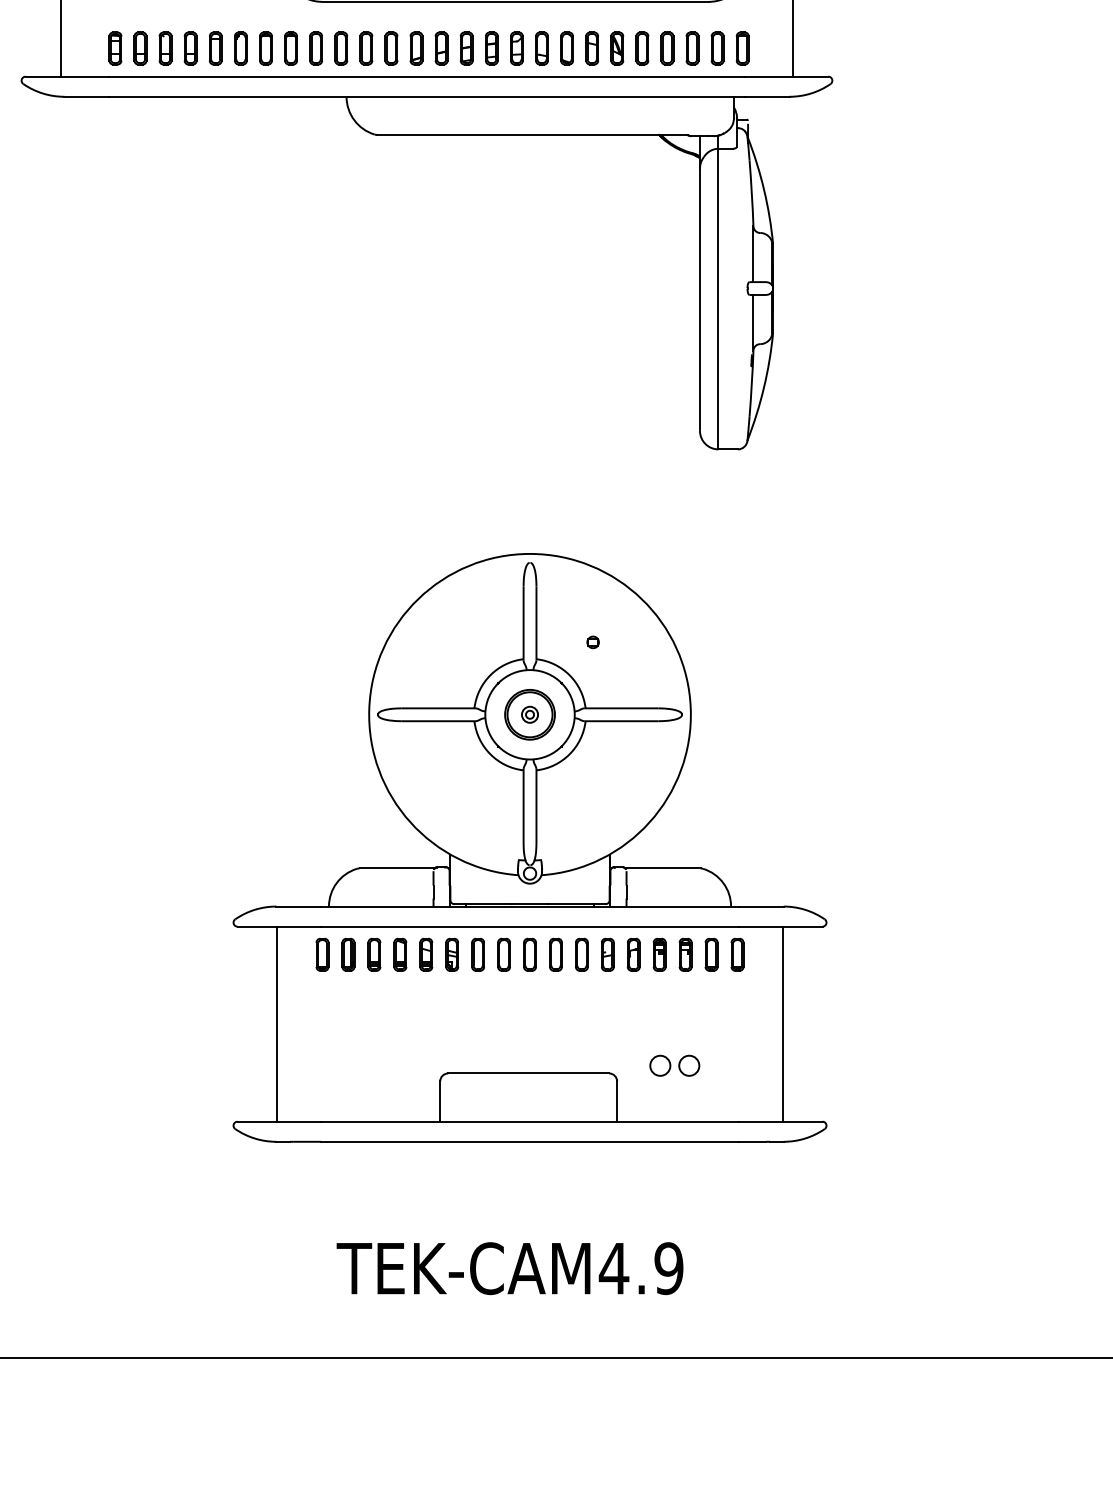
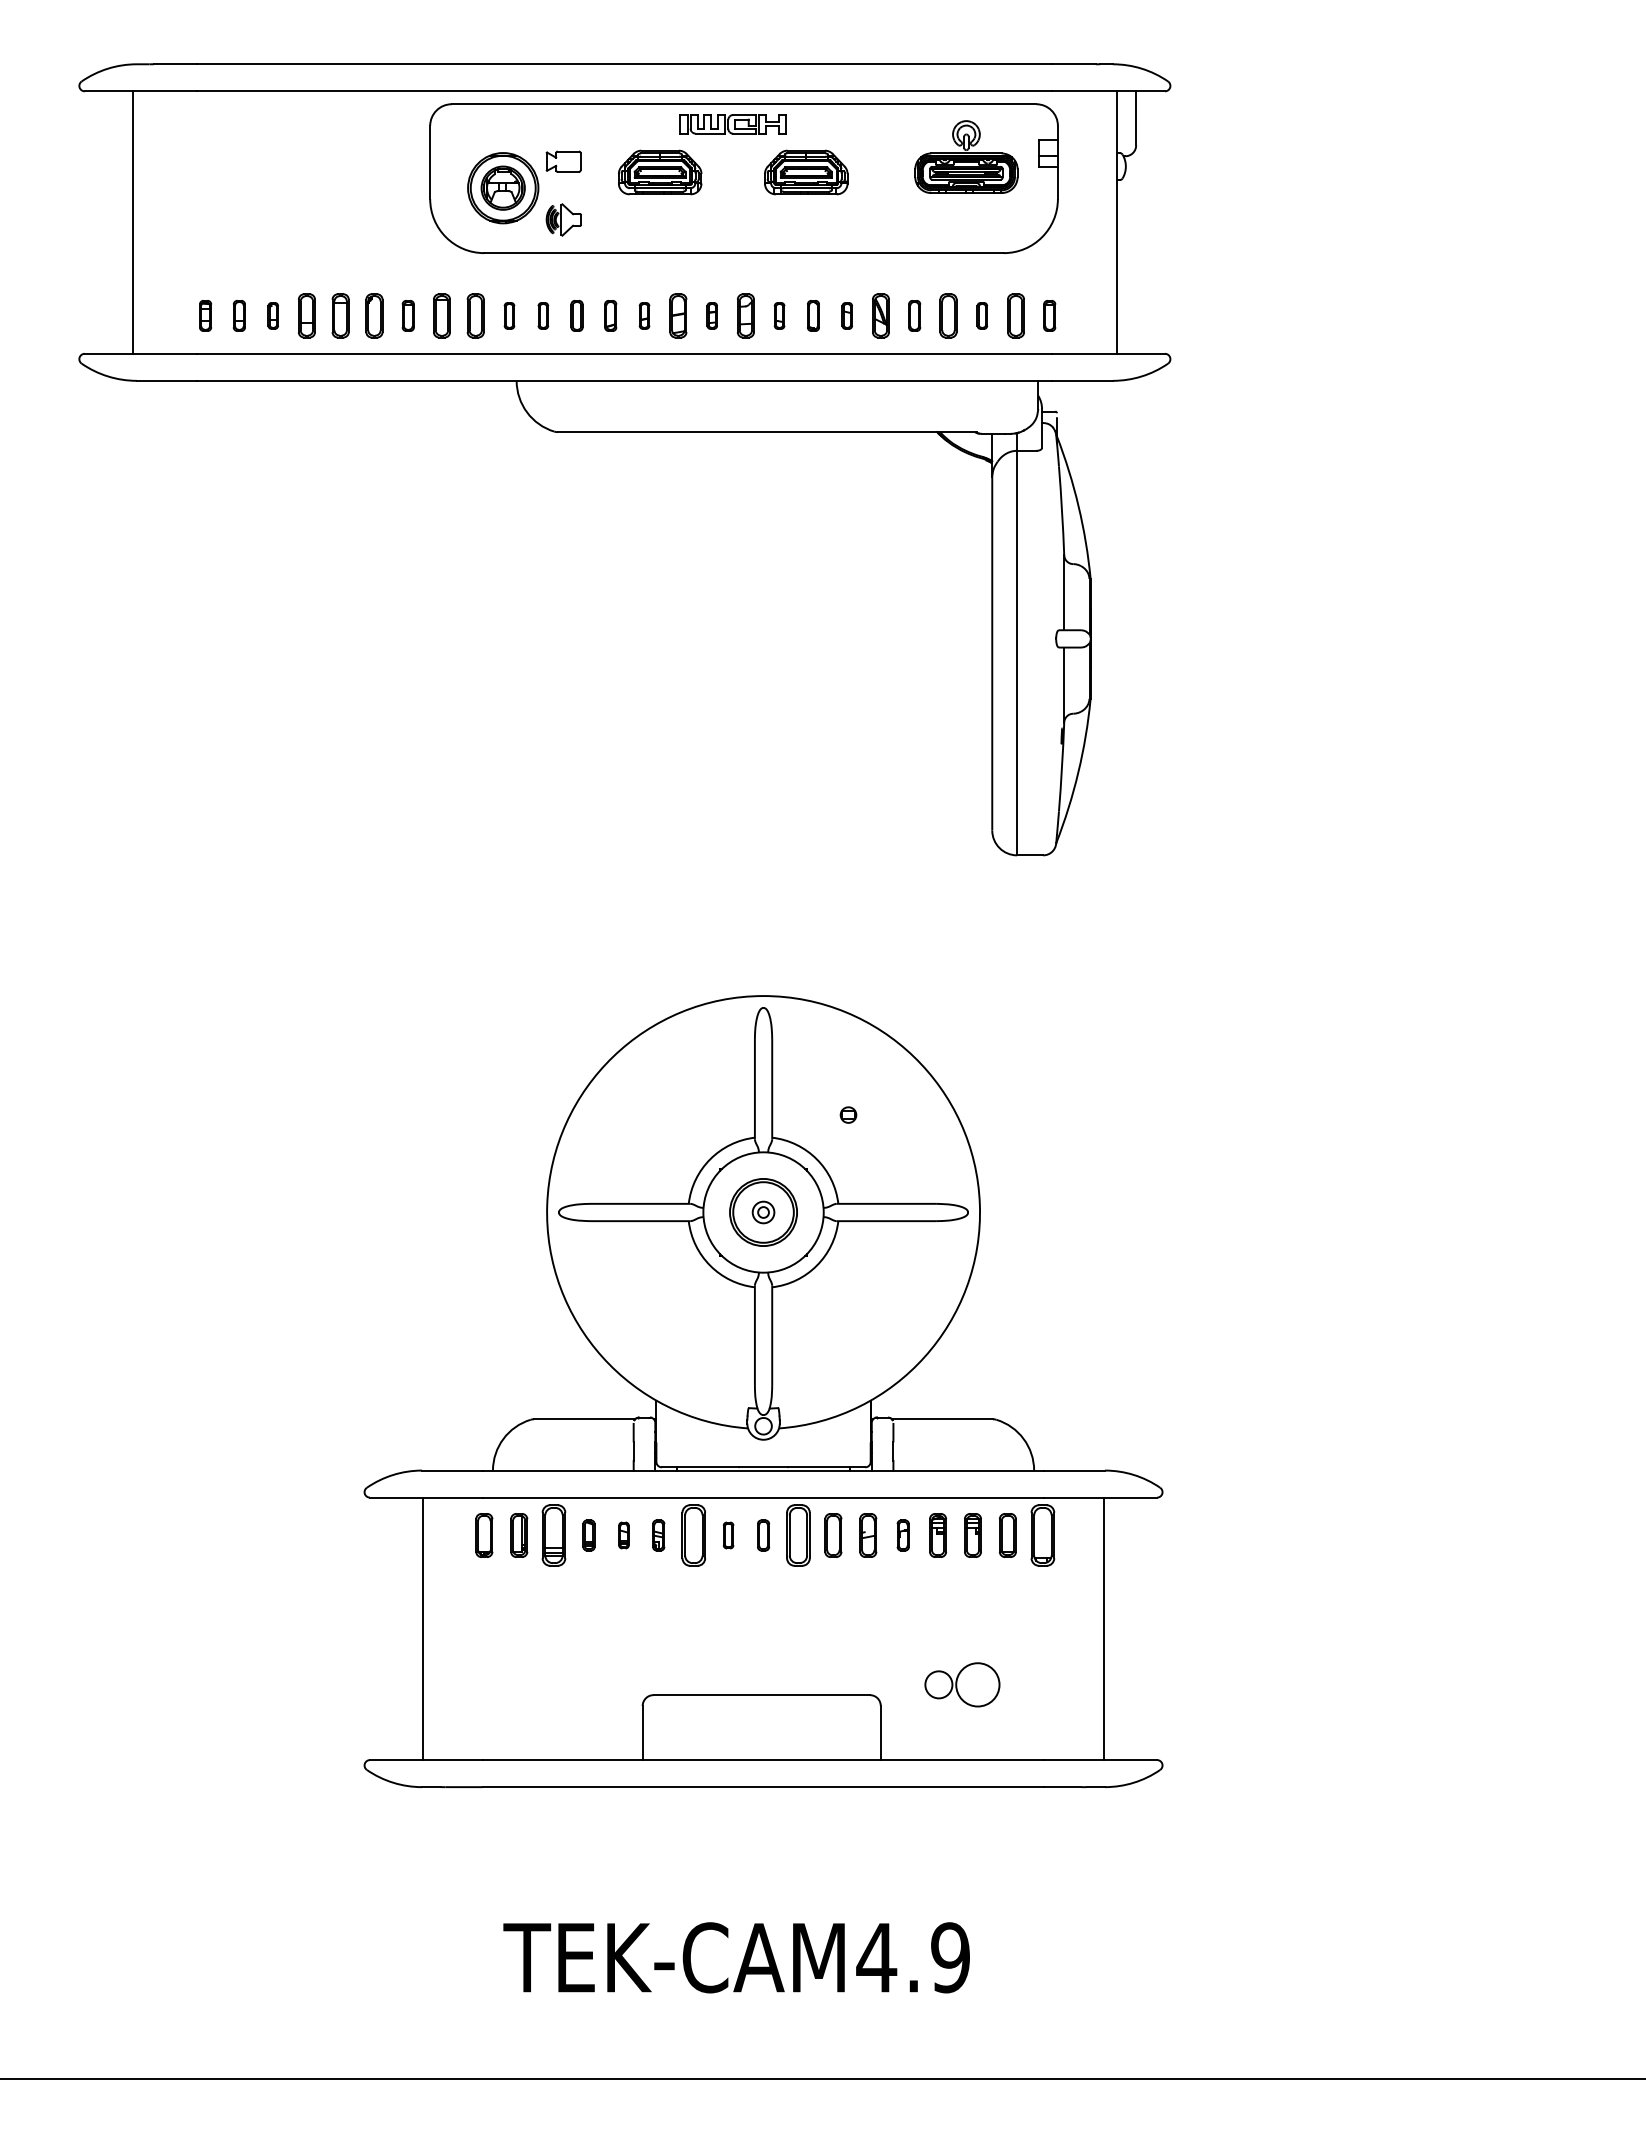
part: (115, 48) -> (205, 315), size x0.7
part: (140, 48) -> (239, 315), size x0.7
part: (165, 48) -> (273, 315), size x0.6
part: (266, 48) -> (408, 315), size x0.7
part: (341, 48) -> (509, 315), size x0.6
part: (366, 48) -> (543, 315), size x0.6
part: (391, 48) -> (576, 315), size x0.7
part: (416, 48) -> (610, 315), size x0.7
part: (441, 48) -> (644, 315), size x0.6
part: (492, 48) -> (712, 315), size x0.6
part: (541, 48) -> (779, 315), size x0.6
part: (567, 48) -> (813, 315), size x0.7
part: (592, 48) -> (847, 315), size x0.6
part: (642, 48) -> (914, 315), size x0.7
part: (692, 48) -> (982, 315), size x0.6
part: (742, 48) -> (1049, 315), size x0.7
part: (374, 954) -> (554, 1535), size x1.4
part: (399, 954) -> (588, 1535), size x0.7
part: (425, 954) -> (623, 1535), size x0.6
part: (451, 954) -> (658, 1535), size x0.7
part: (477, 954) -> (693, 1535), size x1.4
part: (503, 954) -> (728, 1535), size x0.6
part: (529, 954) -> (763, 1535), size x0.7
part: (556, 954) -> (798, 1535), size x1.4
part: (634, 954) -> (903, 1535), size x0.7
part: (737, 954) -> (1042, 1535), size x1.4
circle: (689, 1065) -> (977, 1684), size x1.6

